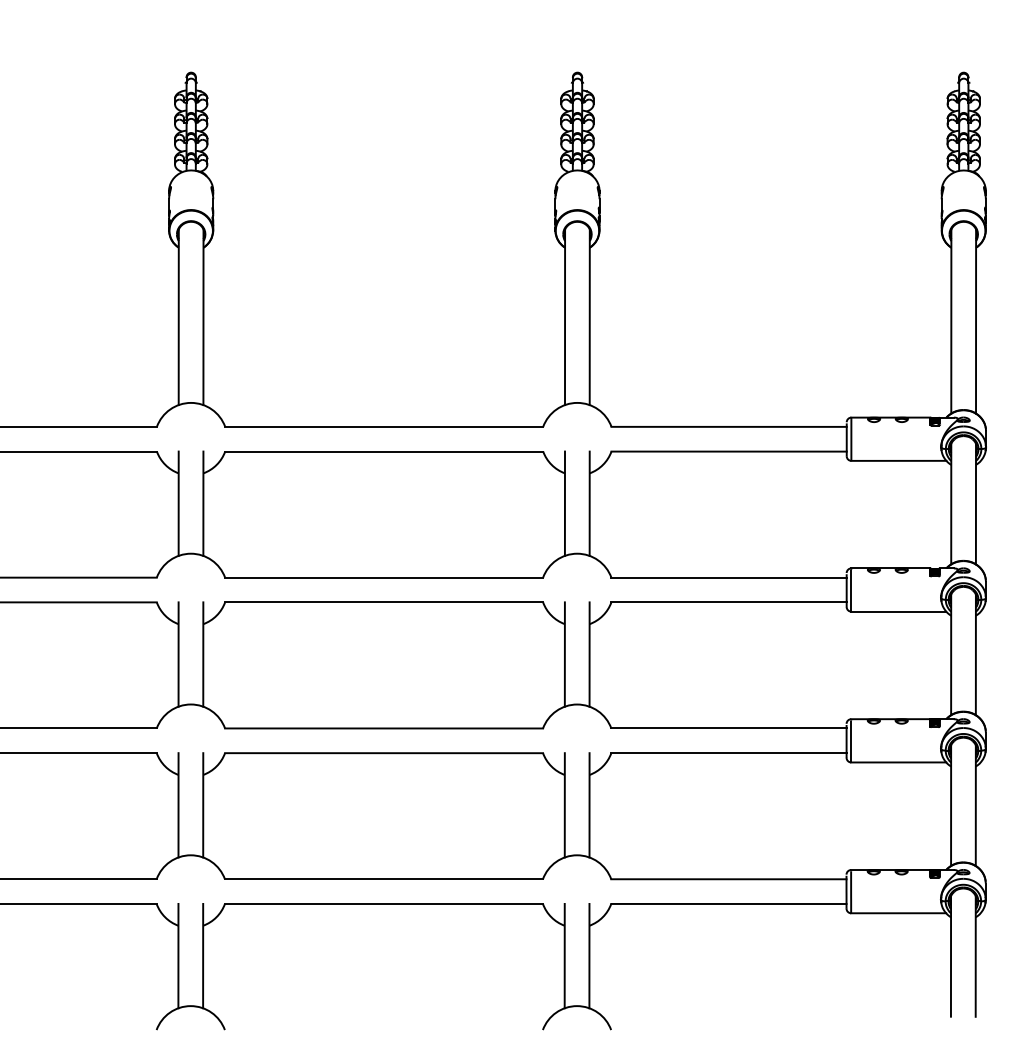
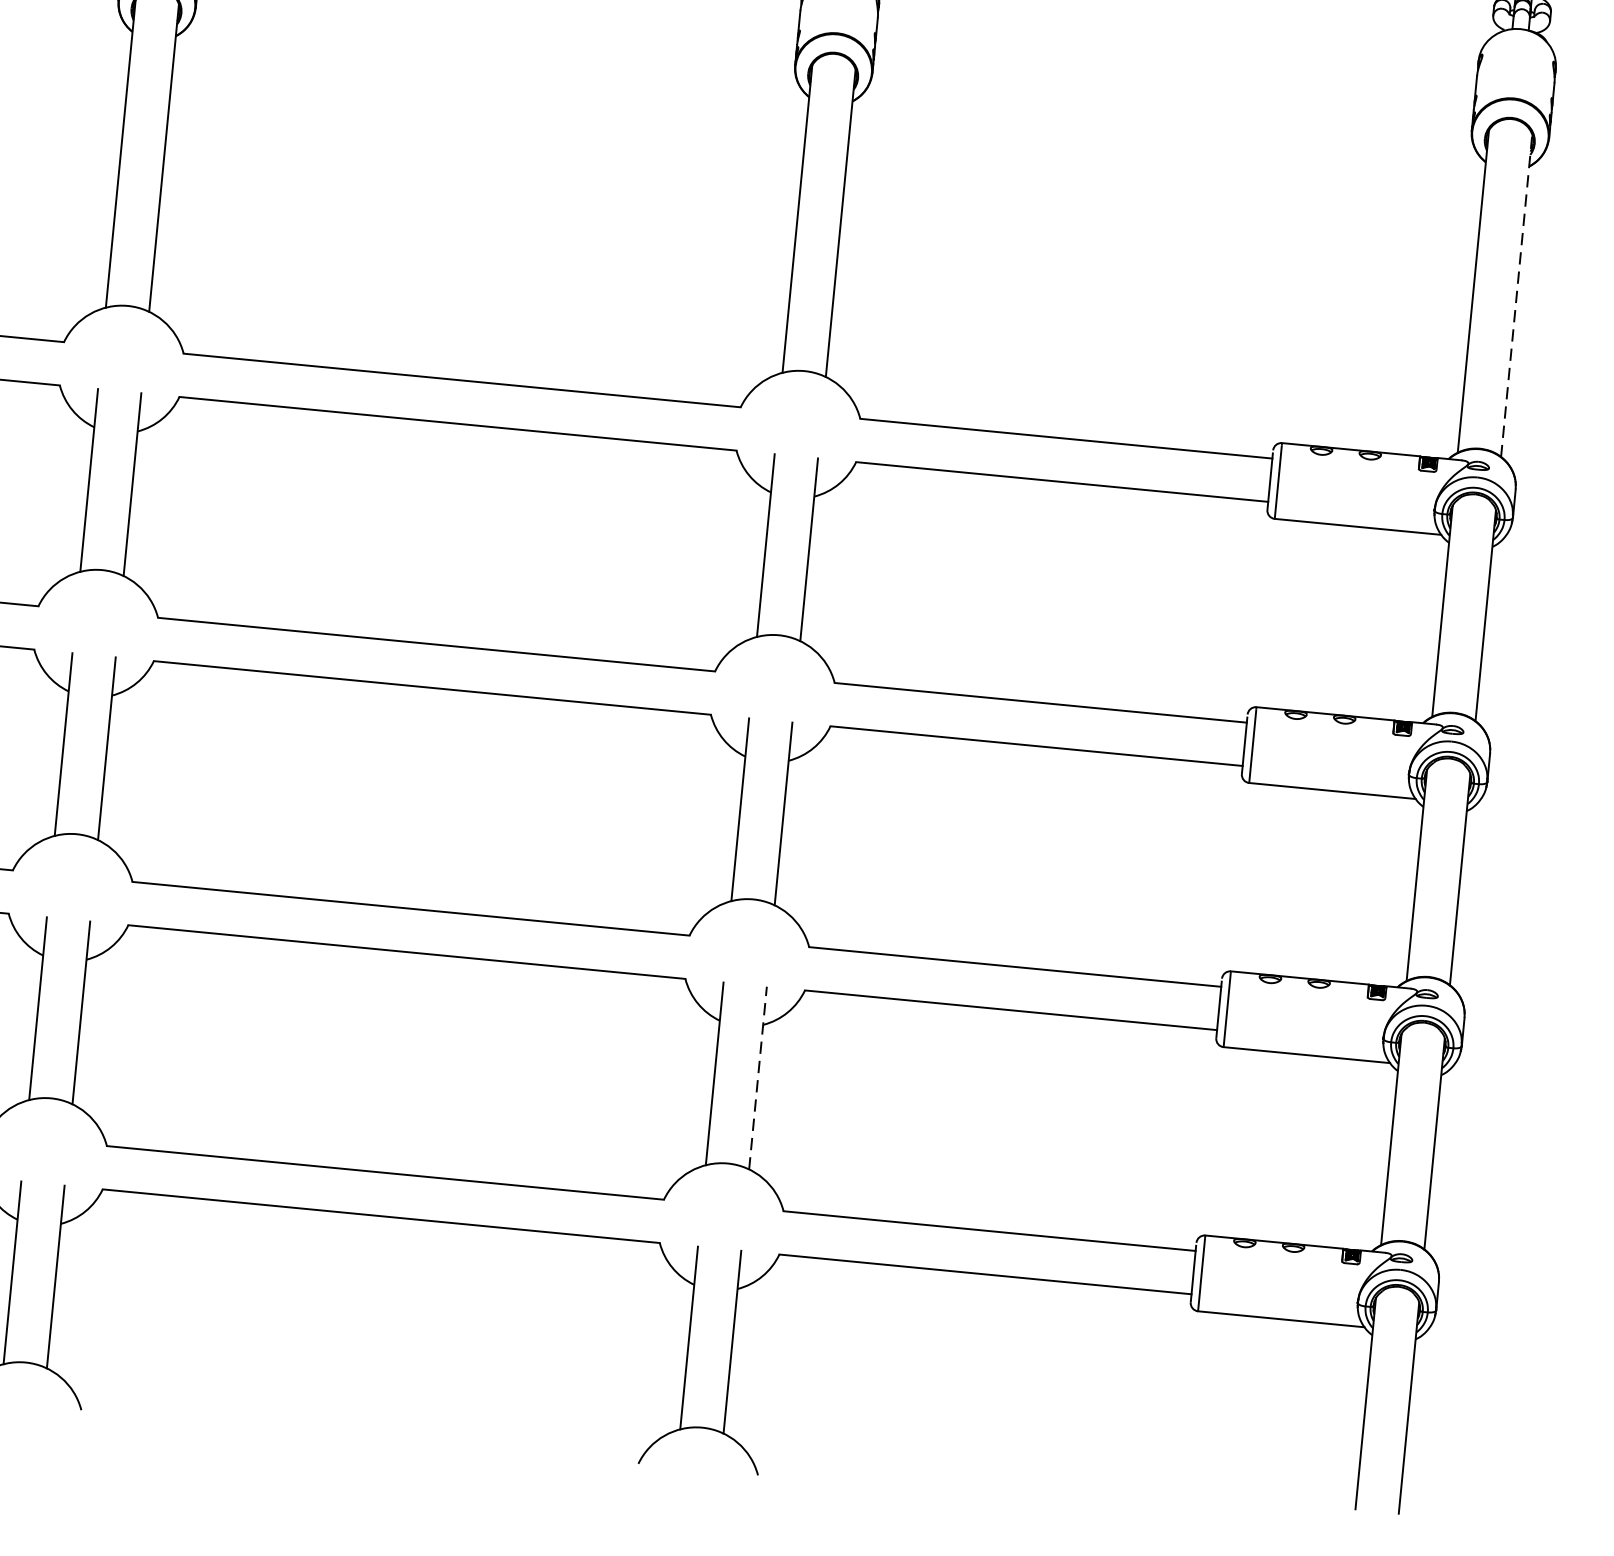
line: (976, 321) -> (1517, 295), solid -> dashed
line: (589, 804) -> (758, 1076), solid -> dashed

